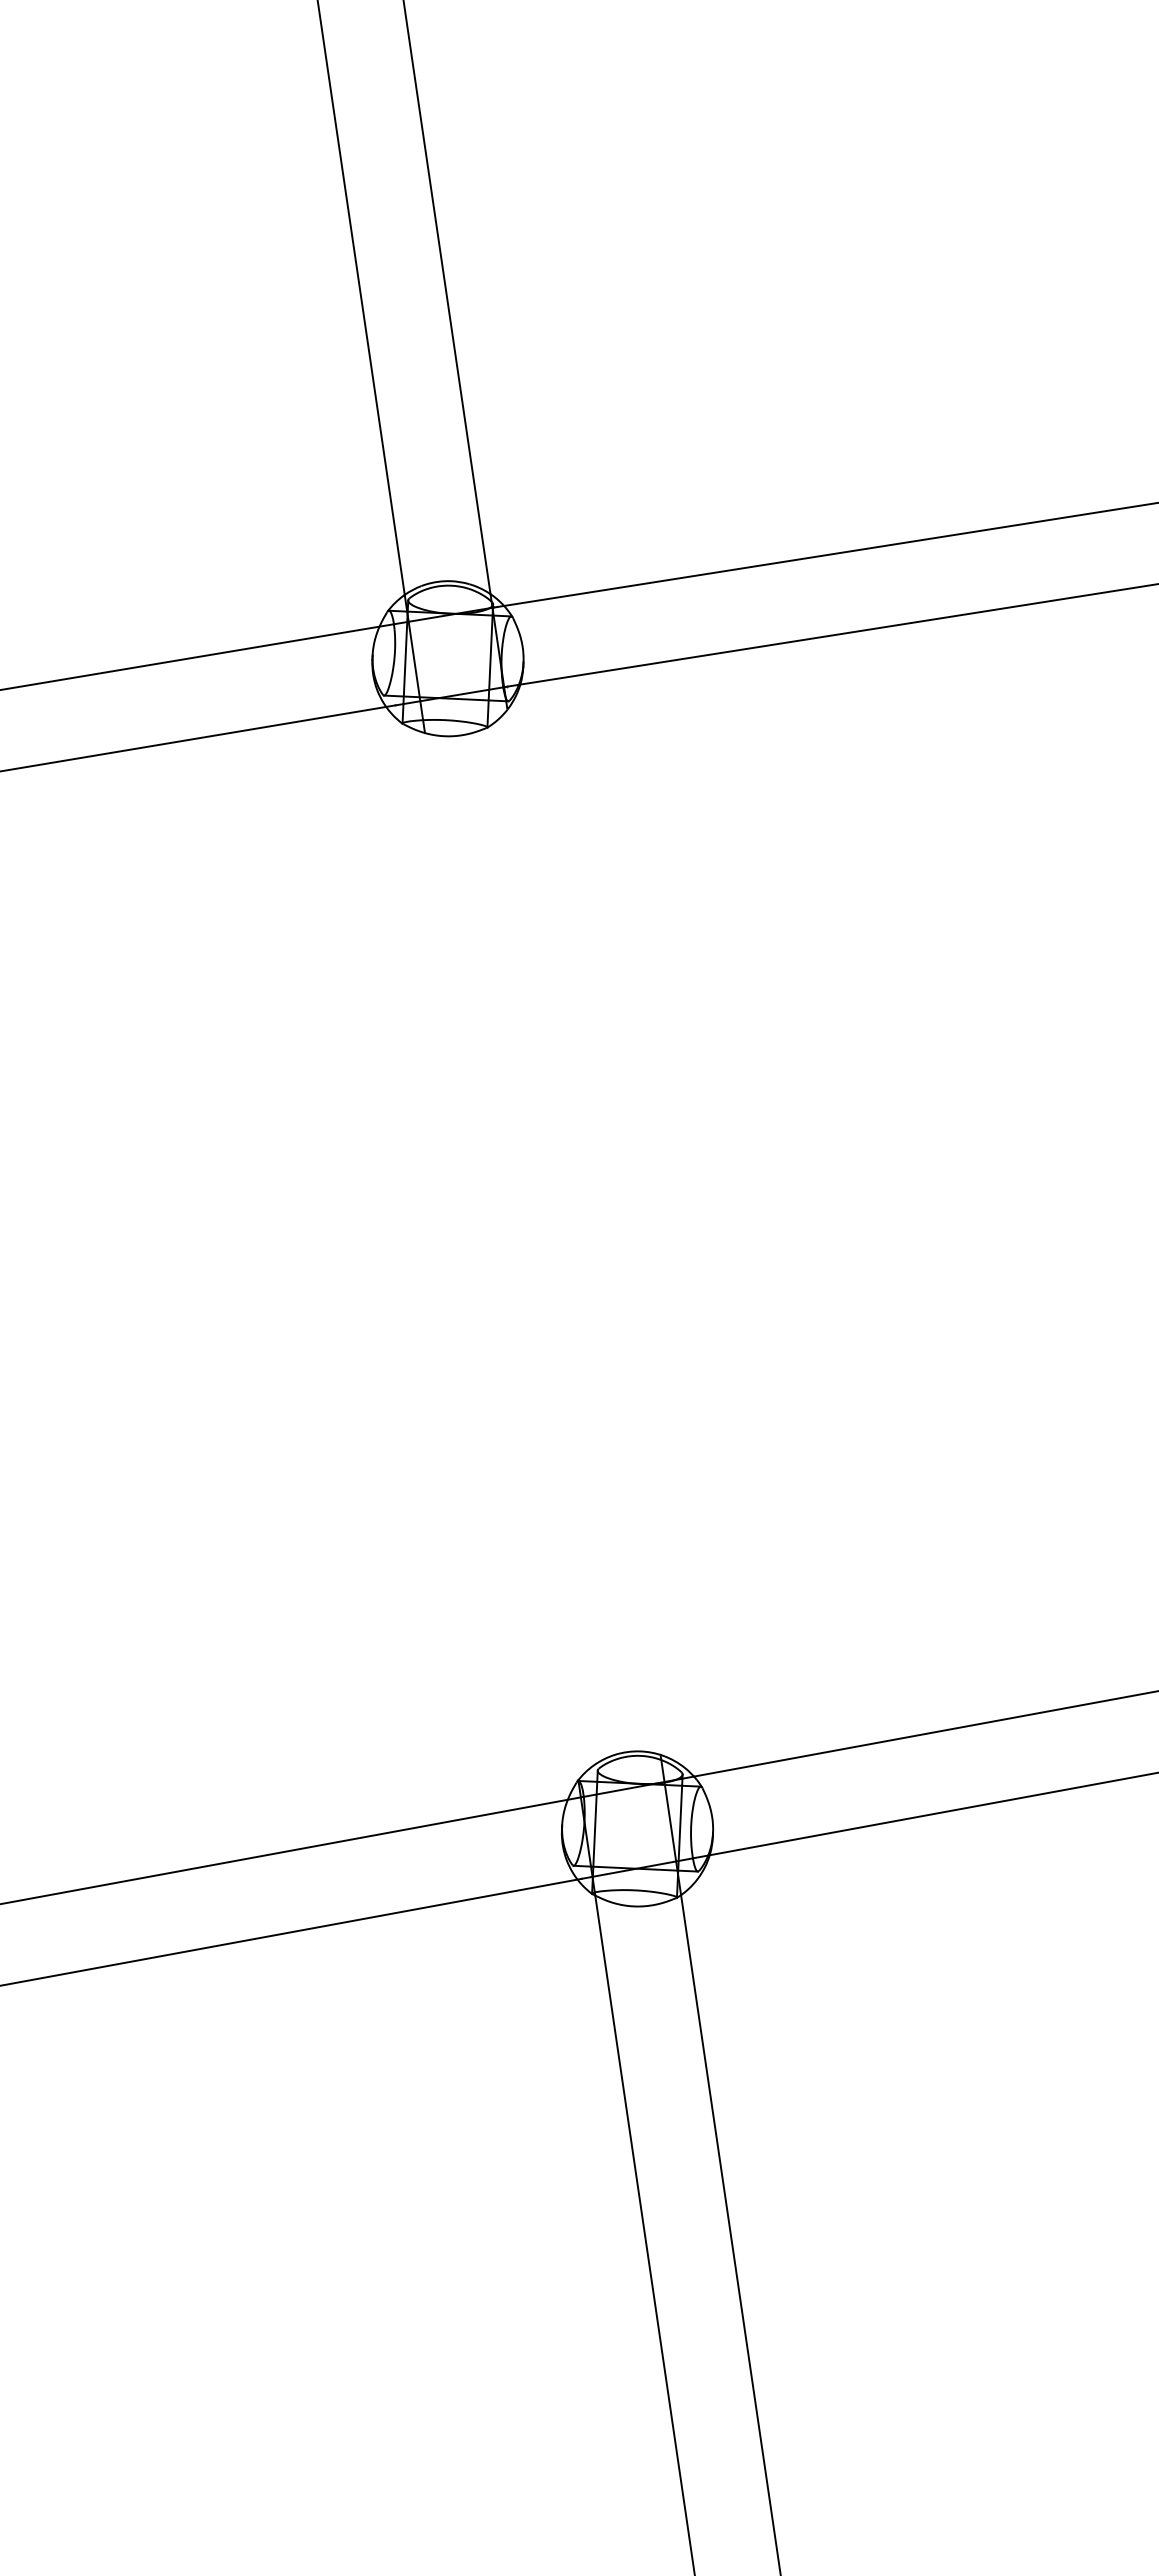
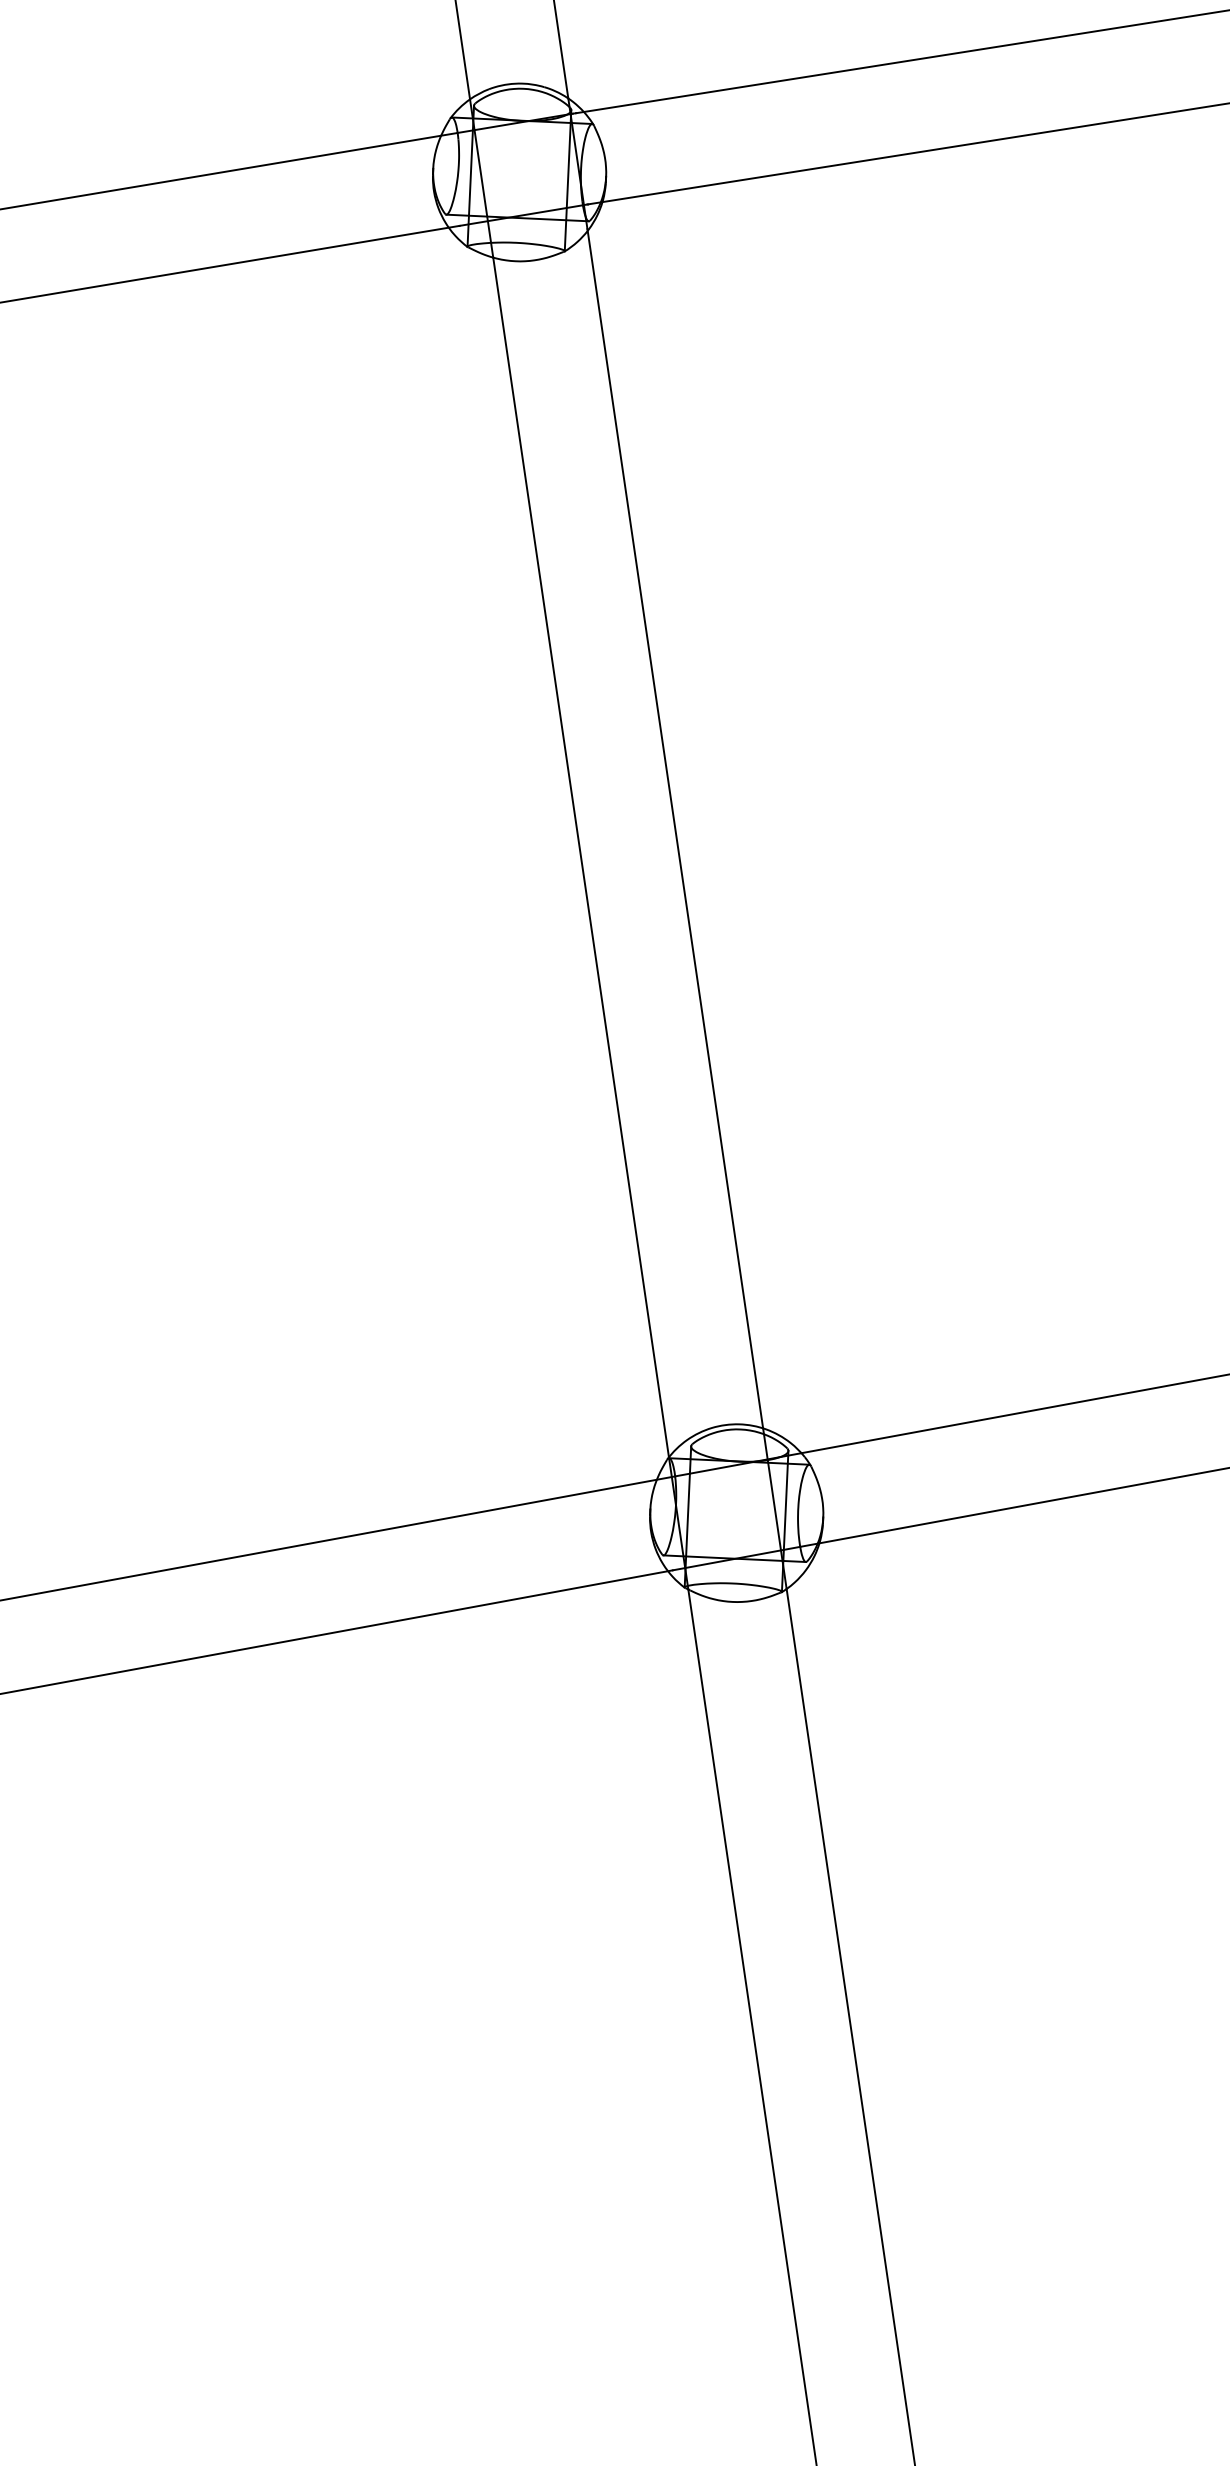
line: (583, 1231) -> (674, 828), added
line: (501, 1256) -> (580, 857), added

